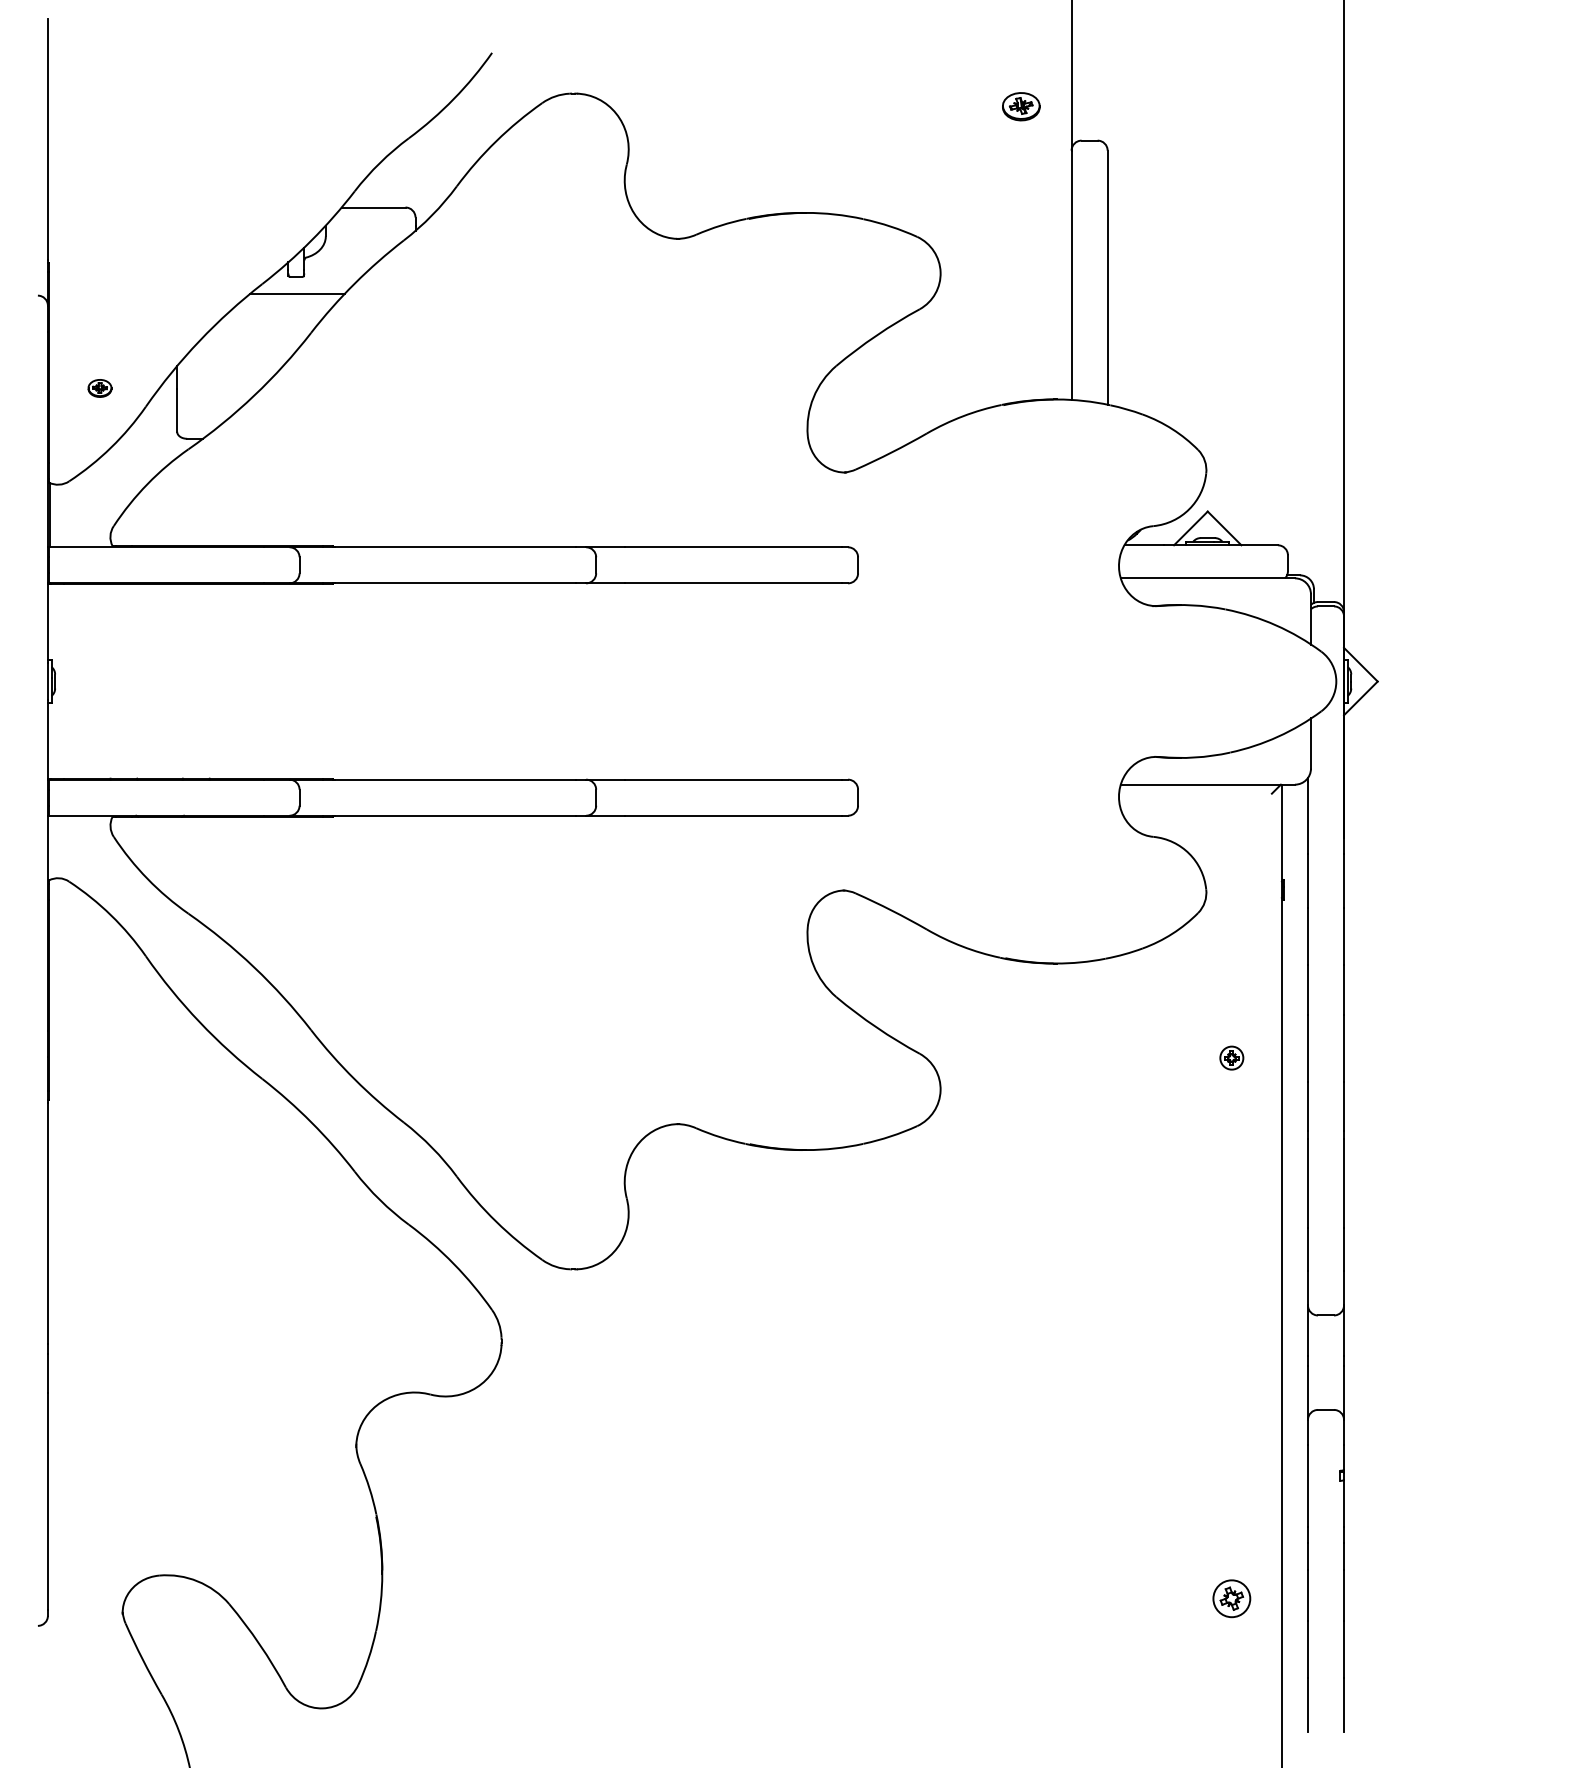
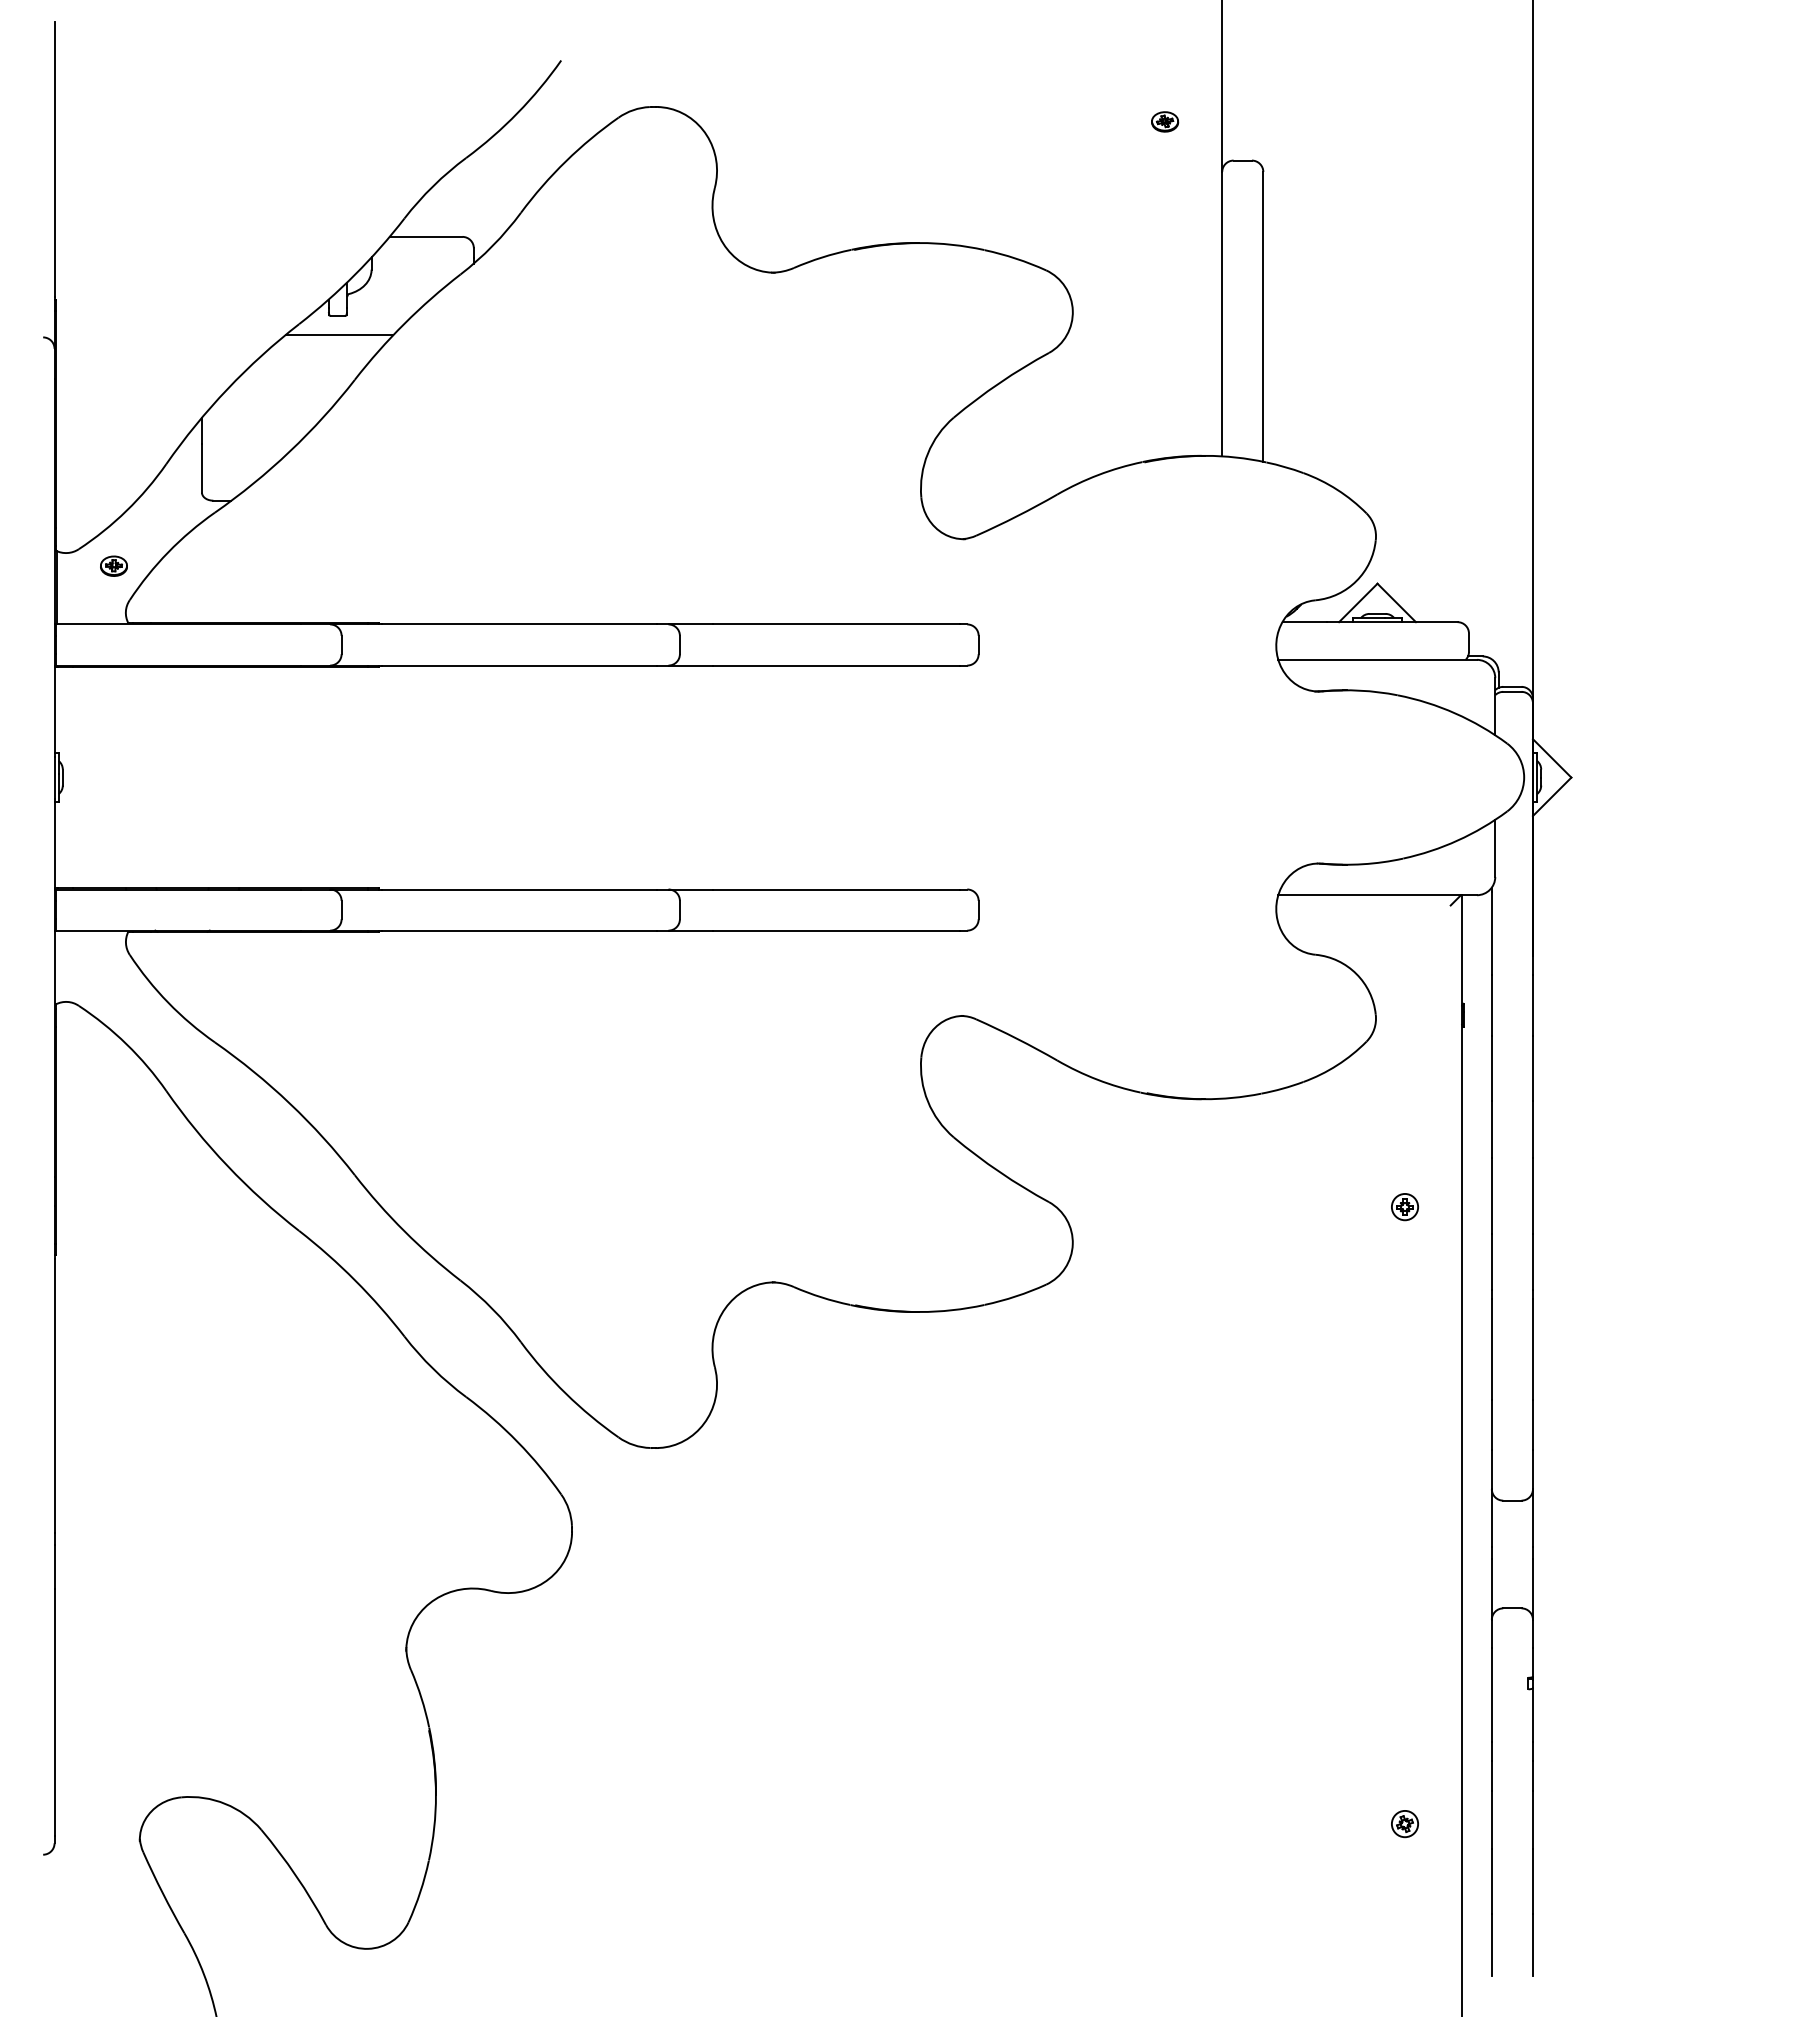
part: (1021, 106) -> (1165, 121), size x0.62
part: (99, 387) -> (113, 565), moved
part: (1231, 1599) -> (1404, 1824), size x0.62

